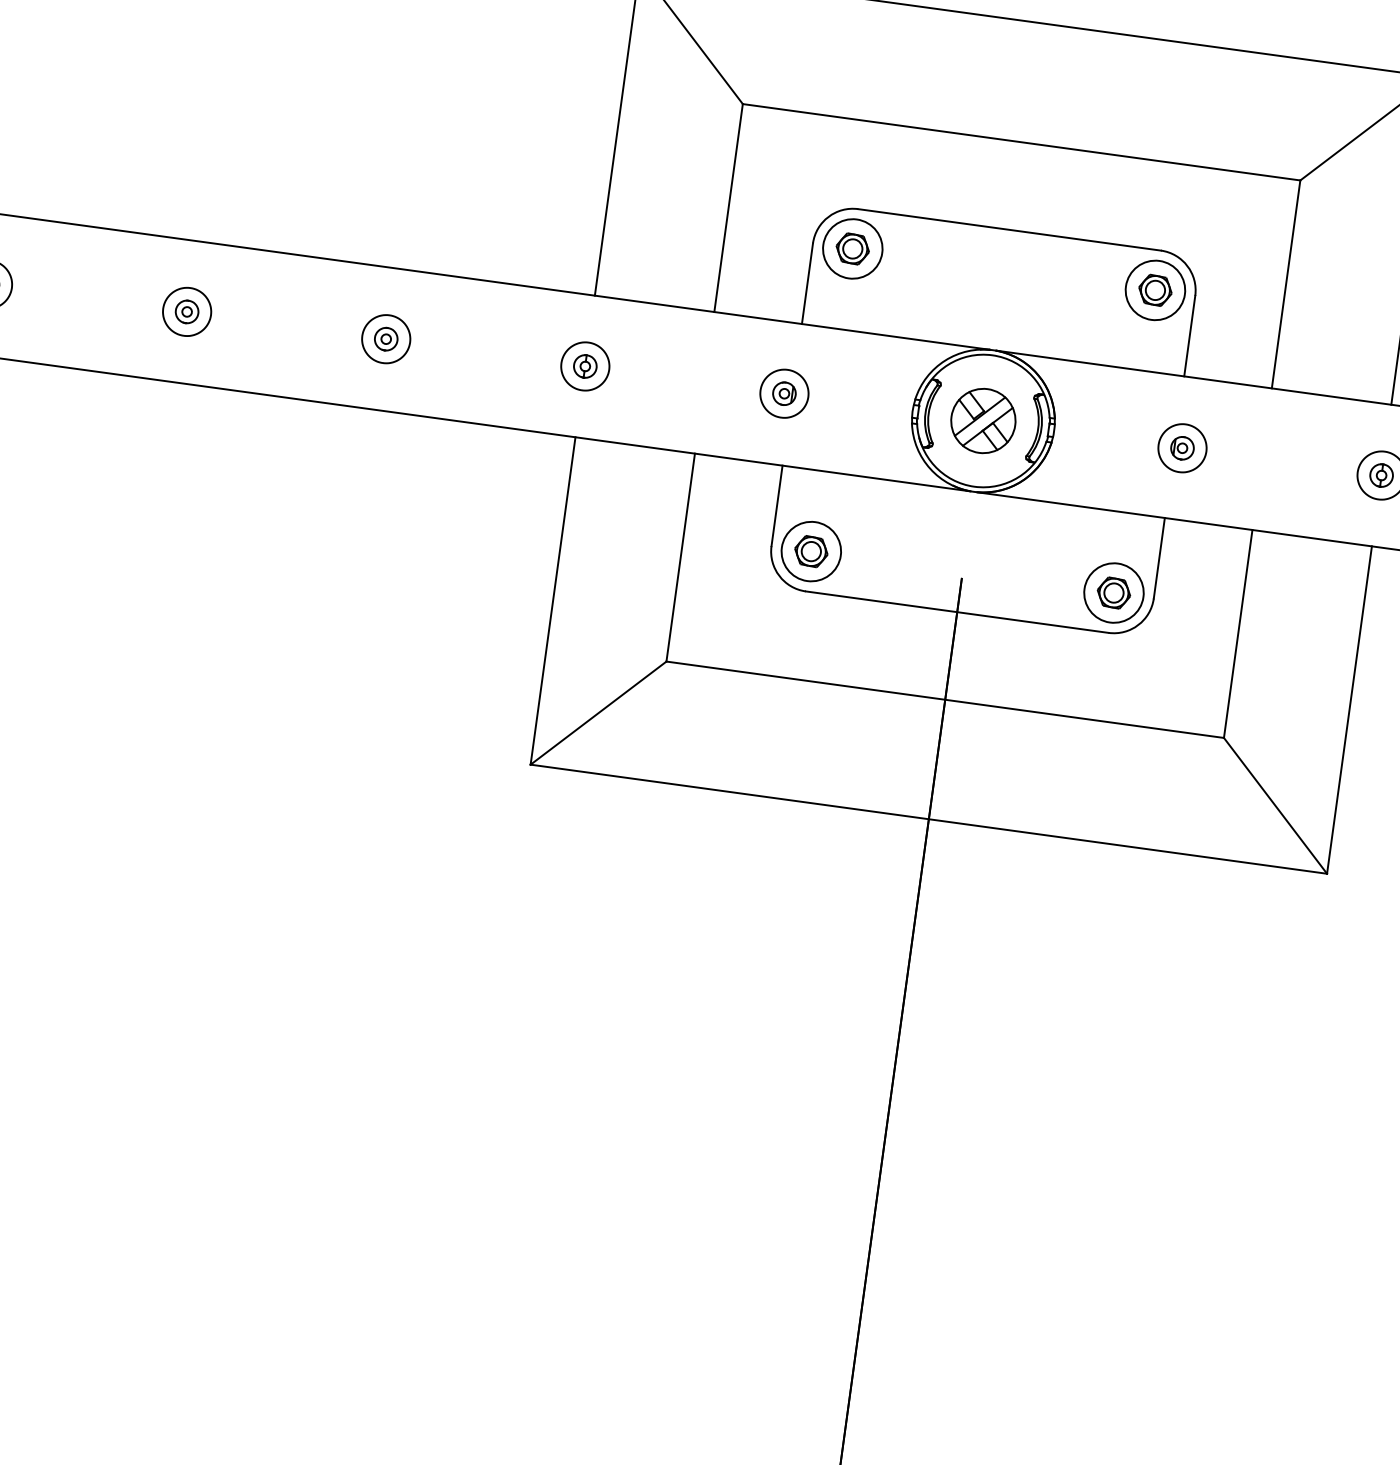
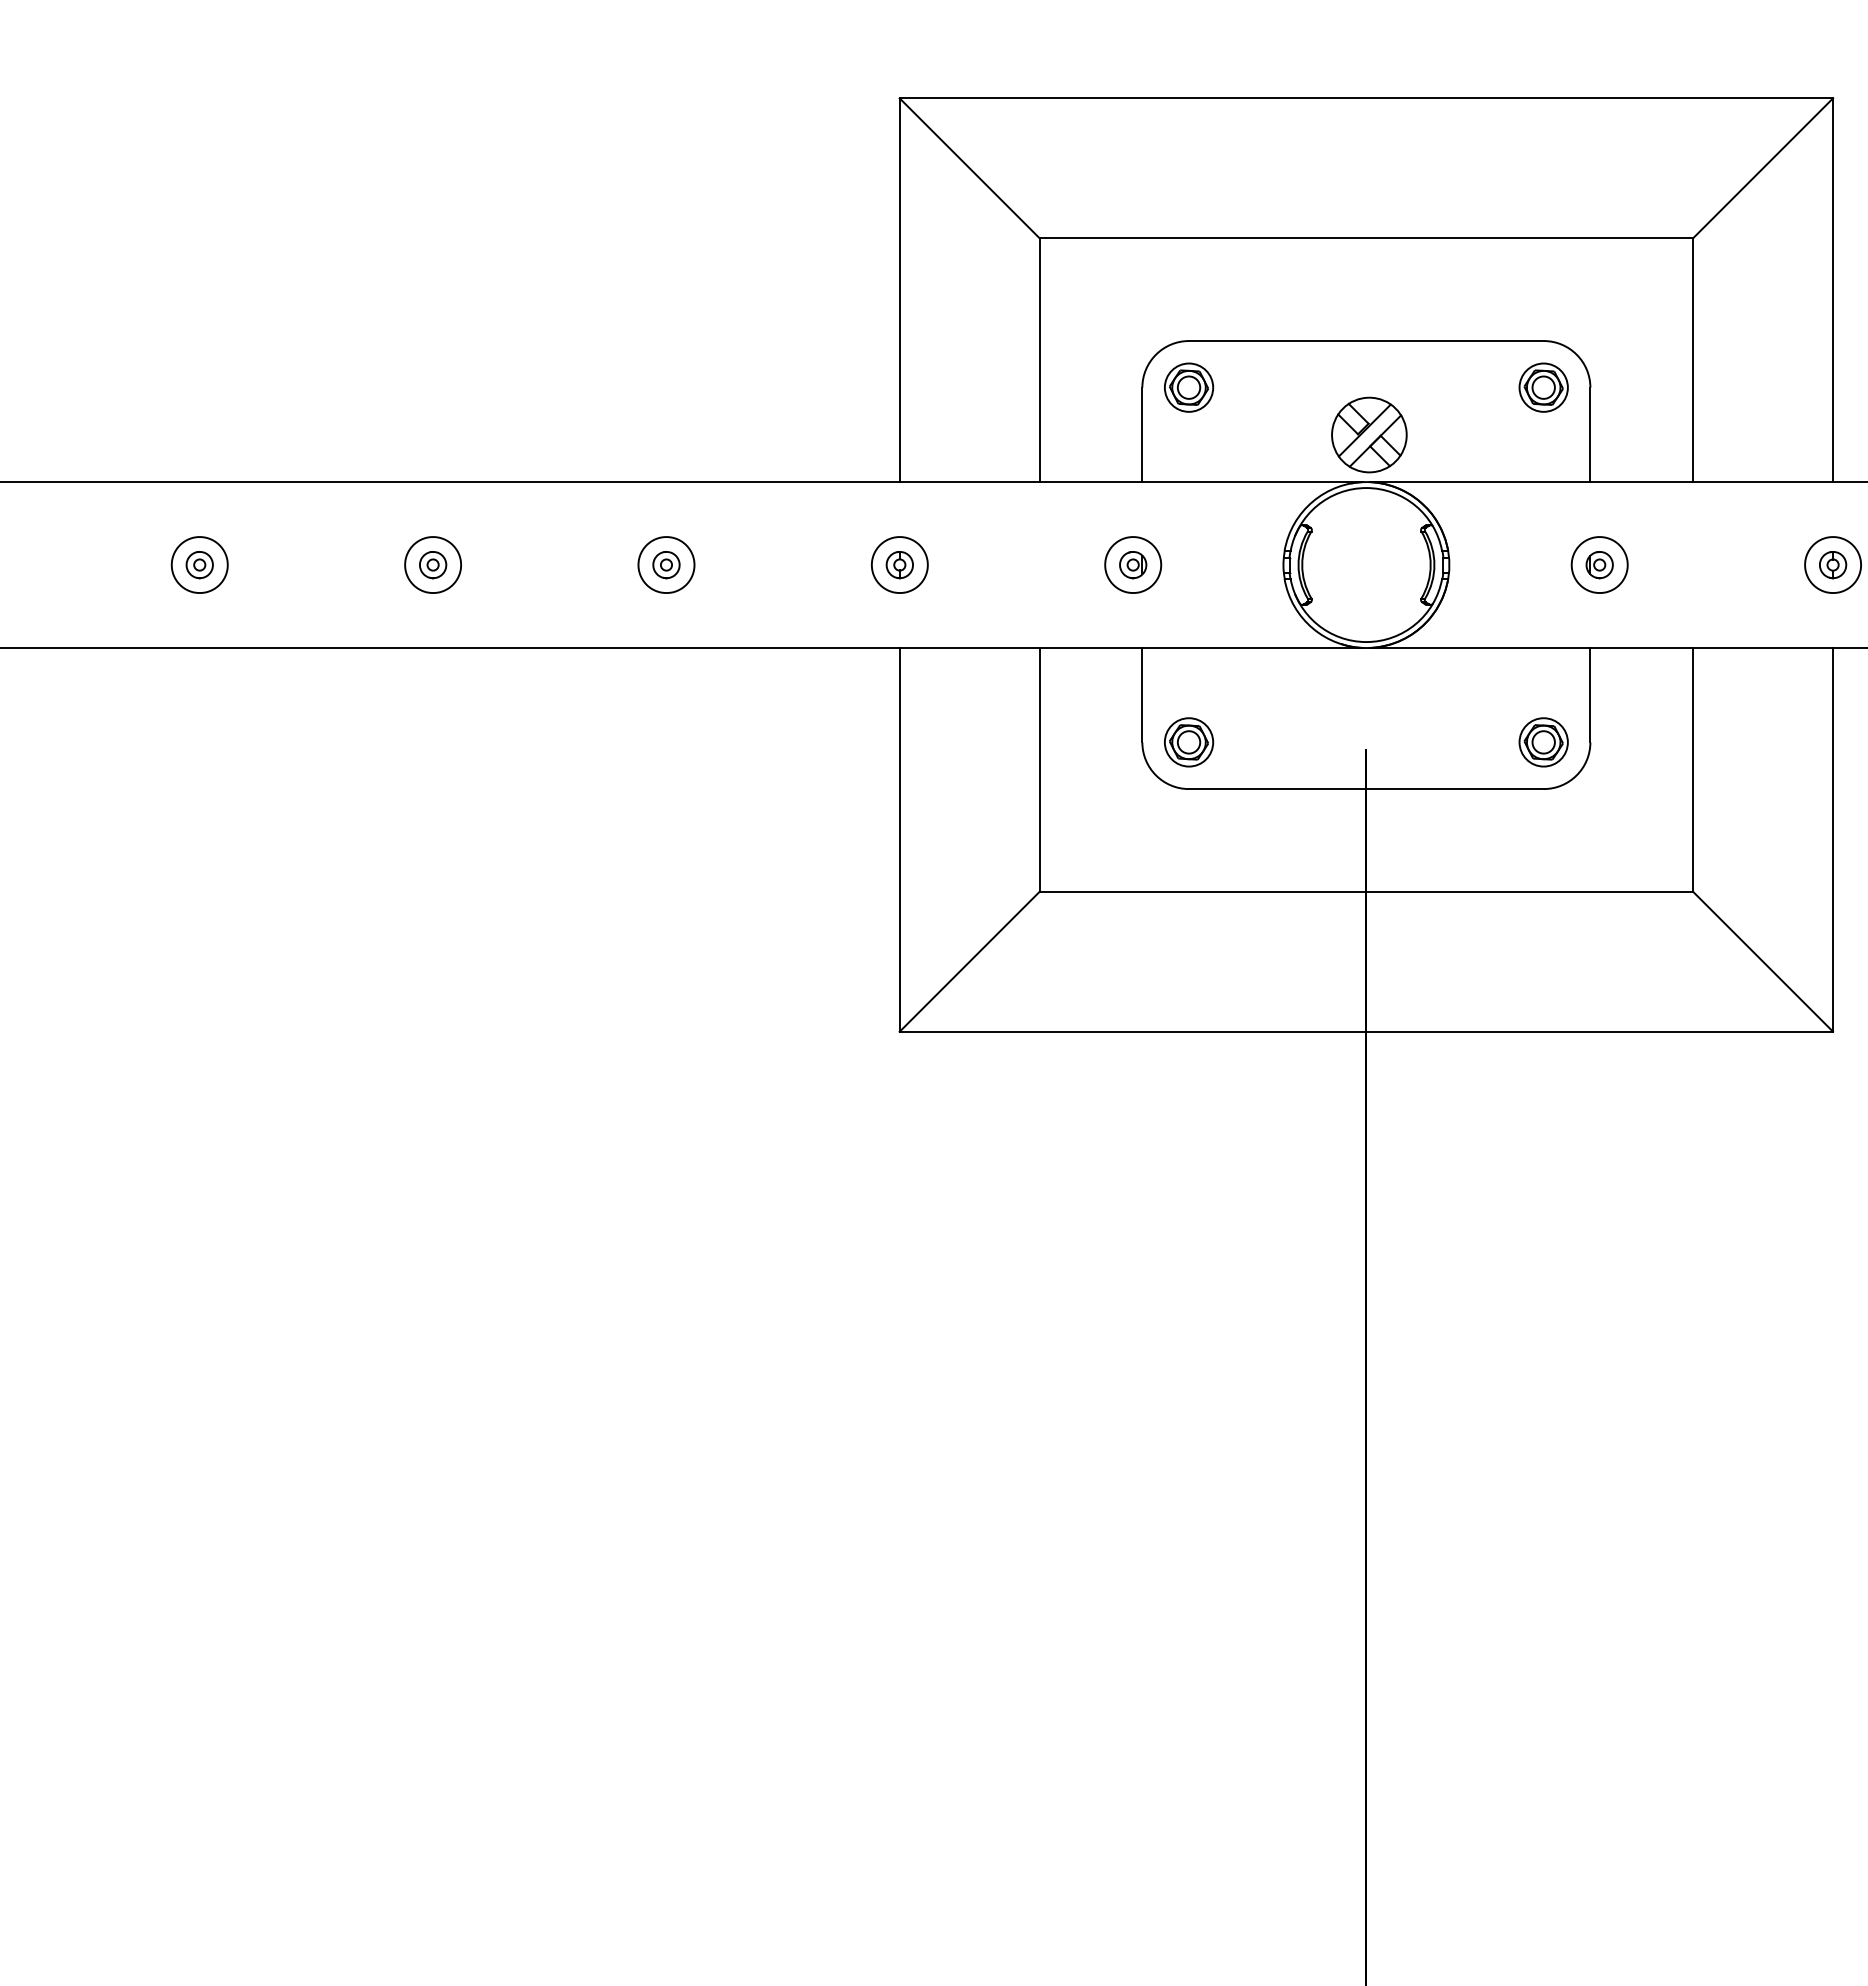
circle: (852, 248) -> (1188, 387), size x0.7
circle: (1155, 290) -> (1543, 387), size x0.7
part: (983, 420) -> (1369, 434), moved
circle: (811, 550) -> (1188, 741), size x0.7
circle: (1113, 592) -> (1543, 741), size x0.7

